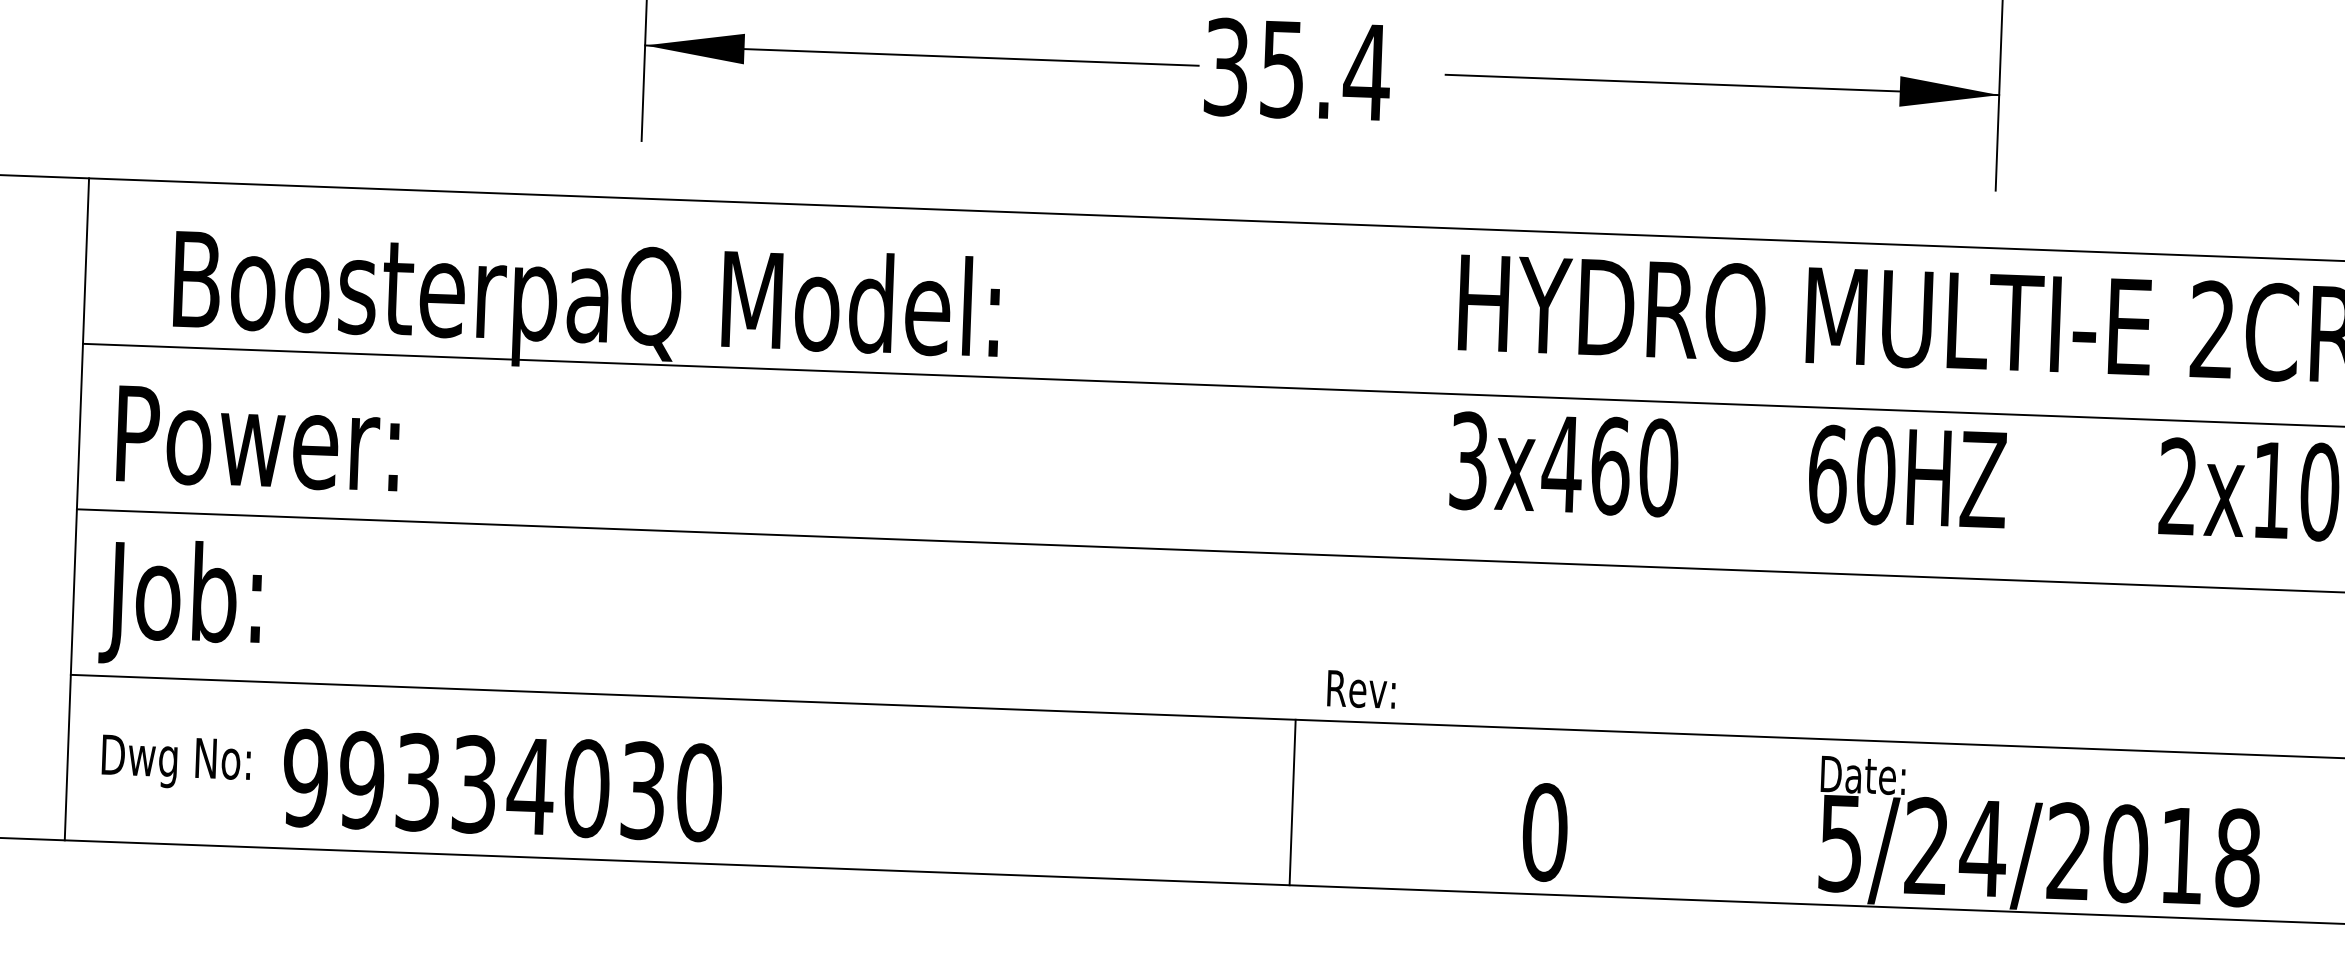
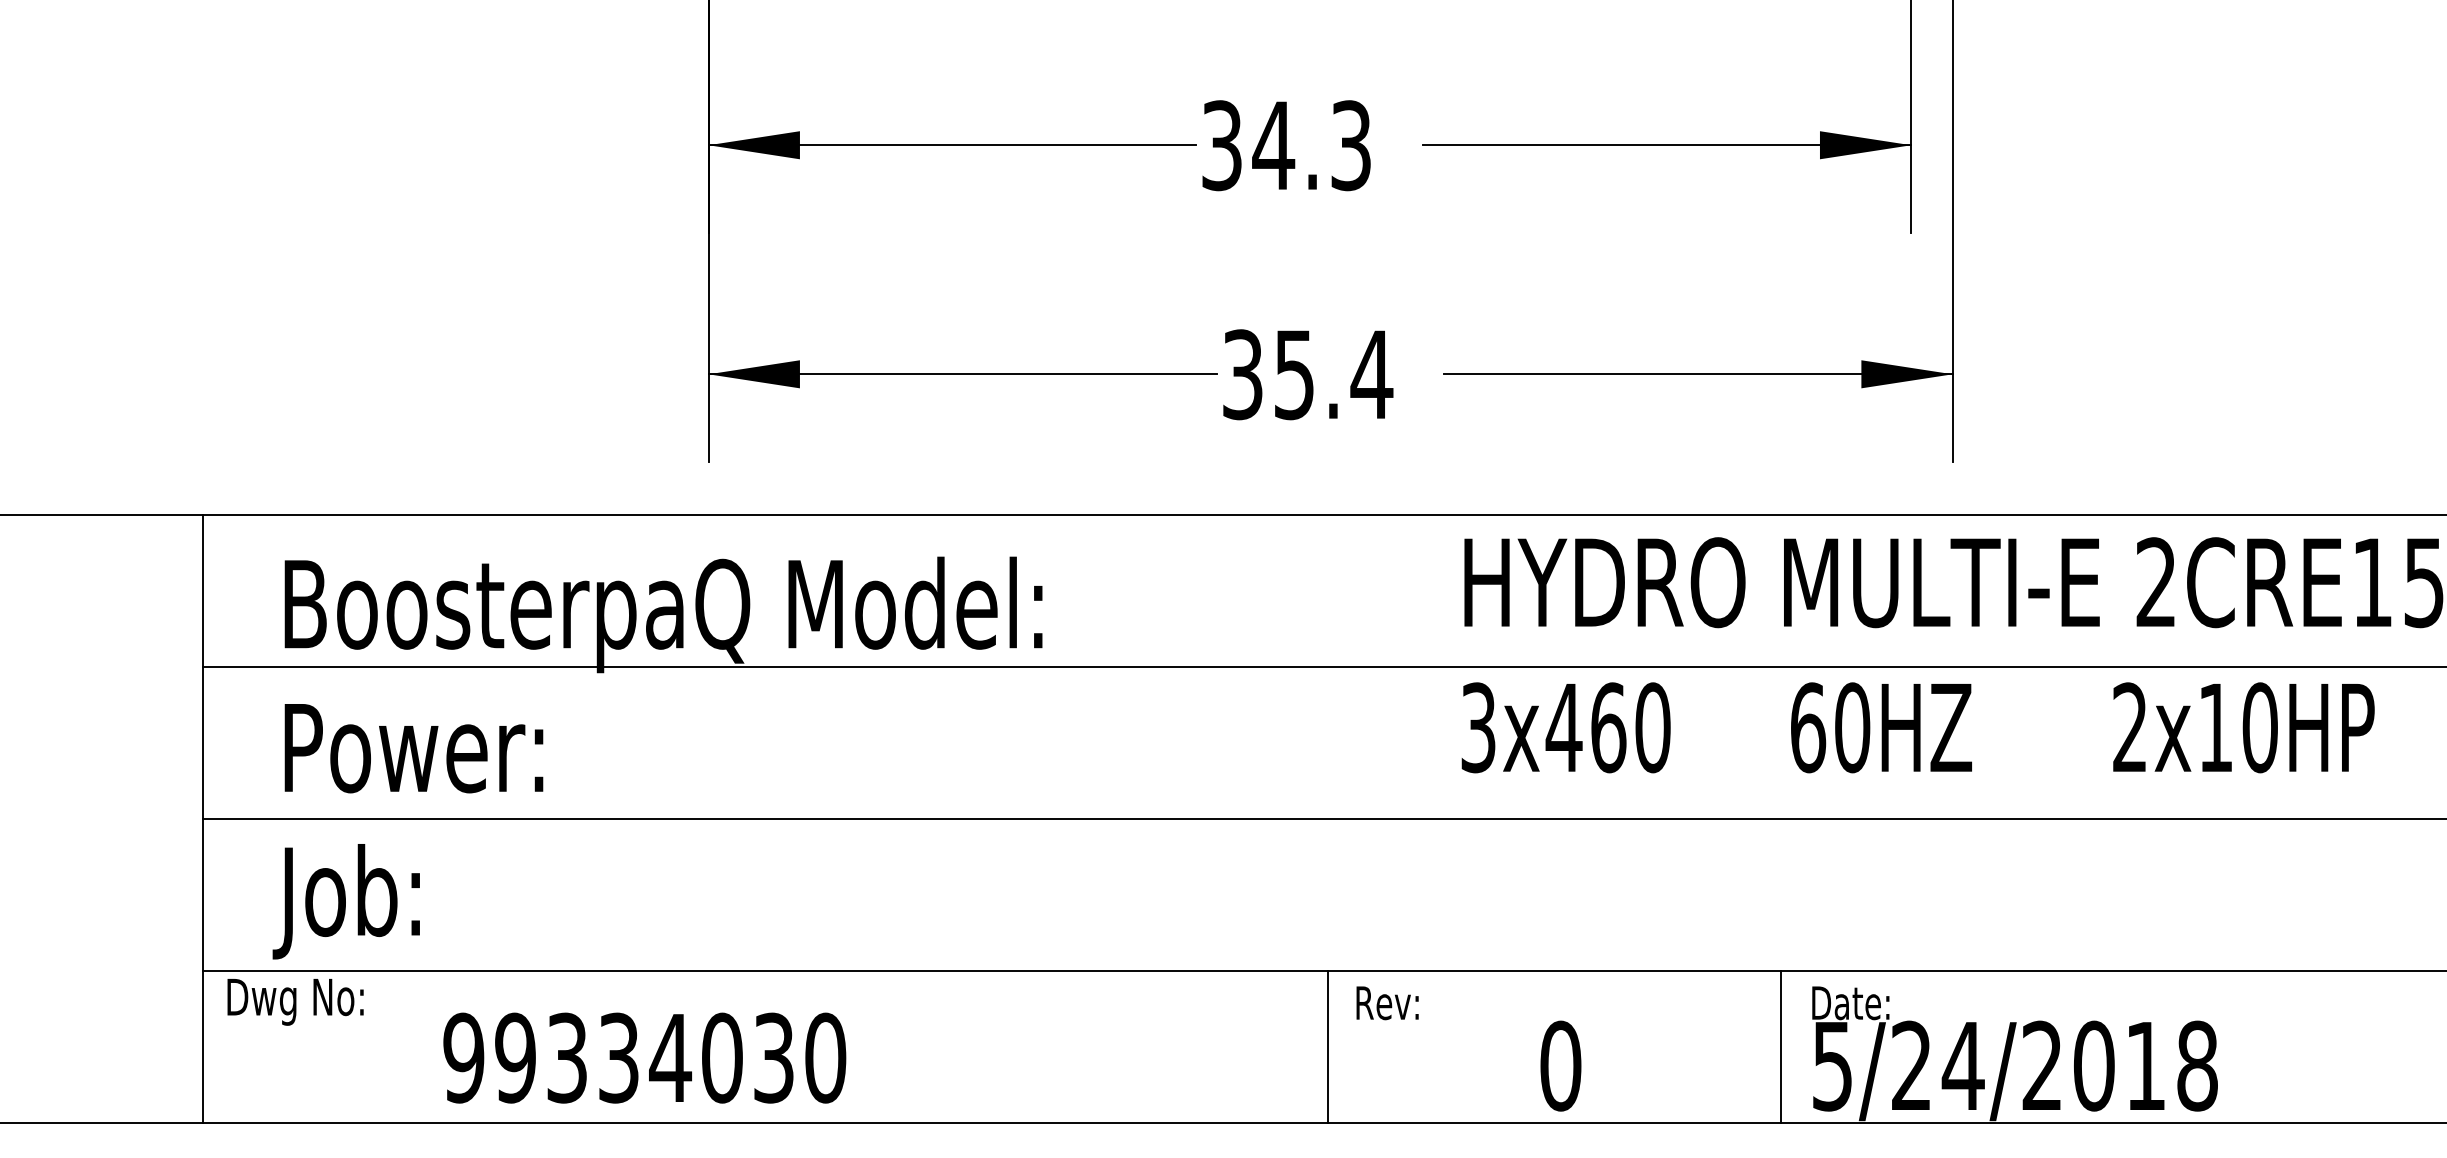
text: (257, 439) -> (413, 748), moved
text: (179, 602) -> (345, 901), moved
text: (1361, 689) -> (1387, 1003), moved
text: (176, 763) -> (295, 1002), moved
text: (502, 784) -> (644, 1057), moved
line: (1786, 821) -> (1781, 1047), added

